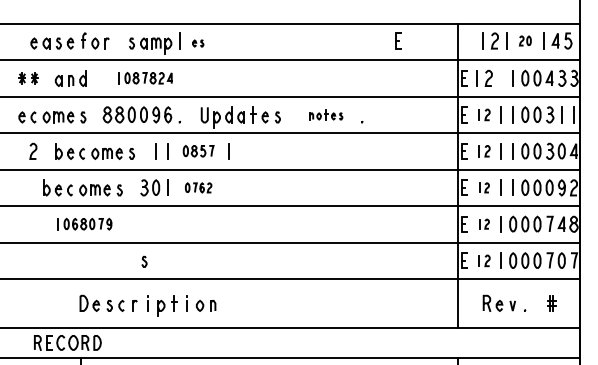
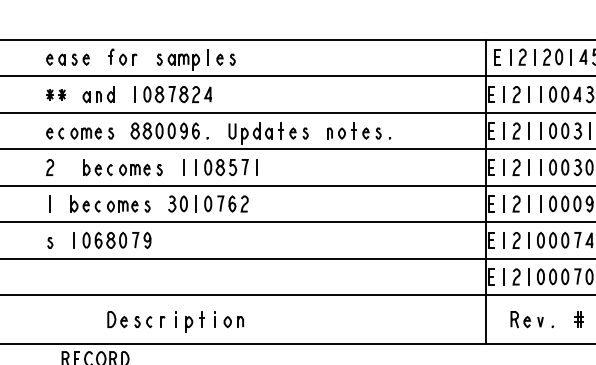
part: (398, 40) -> (498, 56), moved
part: (525, 40) -> (553, 56), size x1.67
part: (52, 43) -> (68, 59), moved
part: (197, 43) -> (225, 59), size x1.67
part: (145, 77) -> (173, 93), size x1.43
line: (500, 78) -> (528, 94), added
part: (326, 114) -> (354, 130), size x1.67
part: (484, 114) -> (512, 130), size x1.43
curve: (33, 150) -> (50, 166), moved
part: (198, 150) -> (226, 166), size x1.43
part: (484, 150) -> (512, 166), size x1.43
line: (21, 187) -> (49, 203), added
part: (198, 187) -> (226, 203), size x1.67
part: (484, 187) -> (512, 203), size x1.67
part: (84, 223) -> (112, 239), size x1.43
part: (484, 223) -> (512, 239), size x1.67
part: (484, 260) -> (512, 276), size x1.43
curve: (144, 261) -> (50, 242), moved

